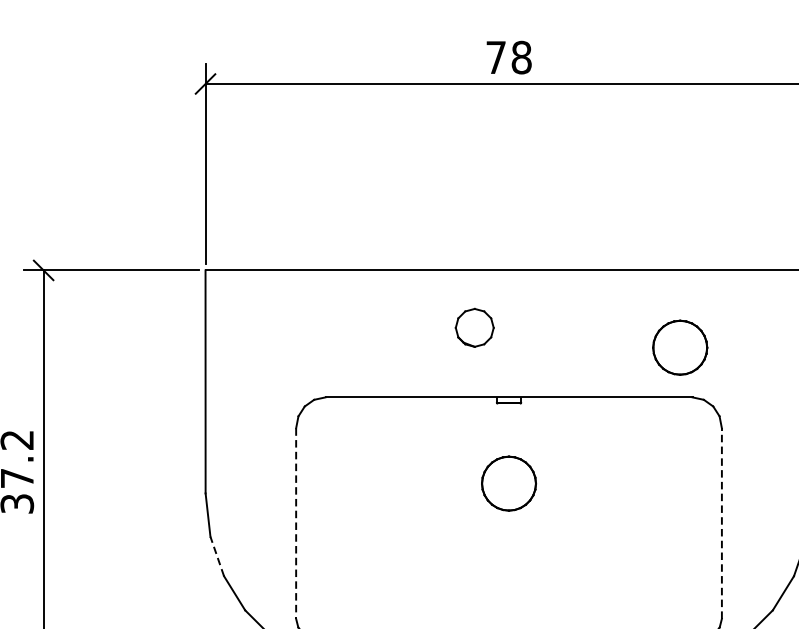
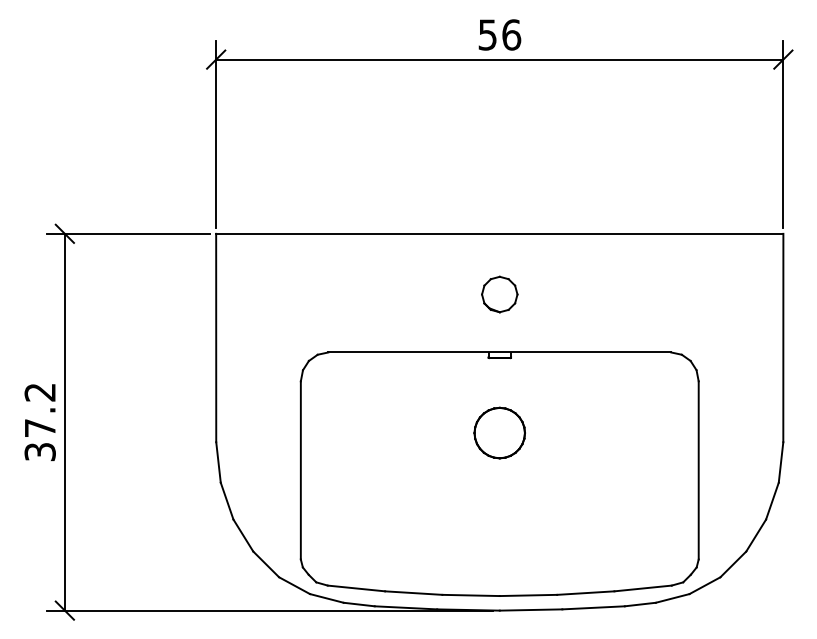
text: (508, 57) -> (499, 34), 78 -> 56
part: (474, 327) -> (499, 294), moved
part: (679, 347) -> (659, 305), removed
line: (721, 522) -> (698, 469), dashed -> solid
line: (295, 523) -> (300, 470), dashed -> solid
line: (216, 555) -> (226, 500), dashed -> solid

